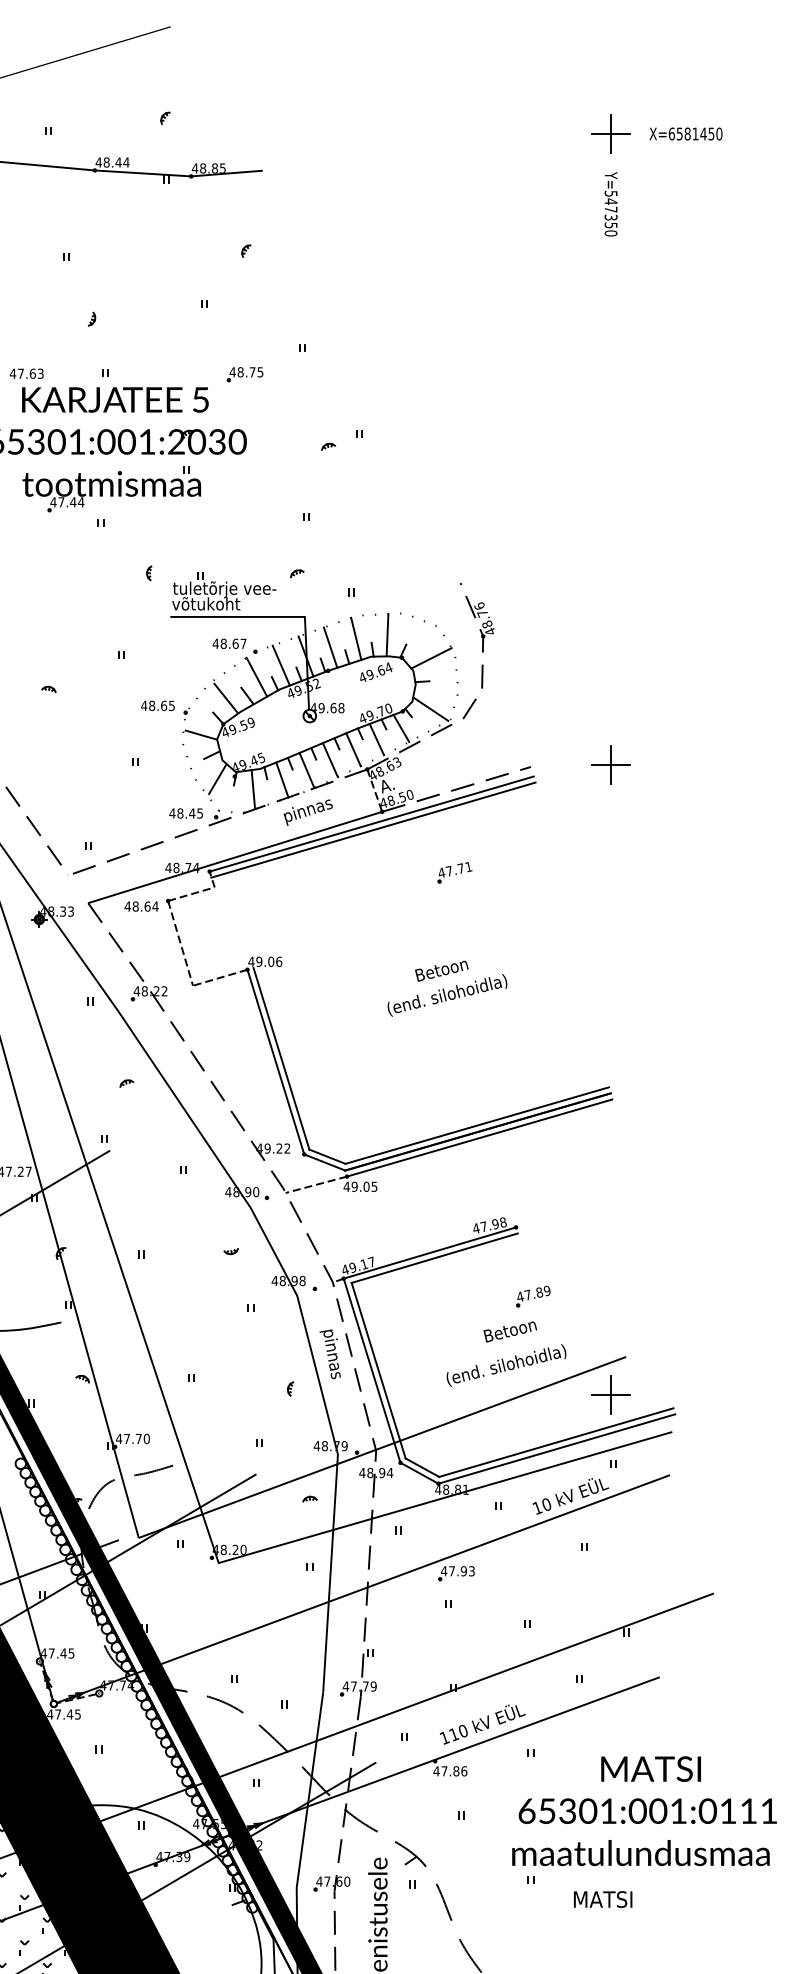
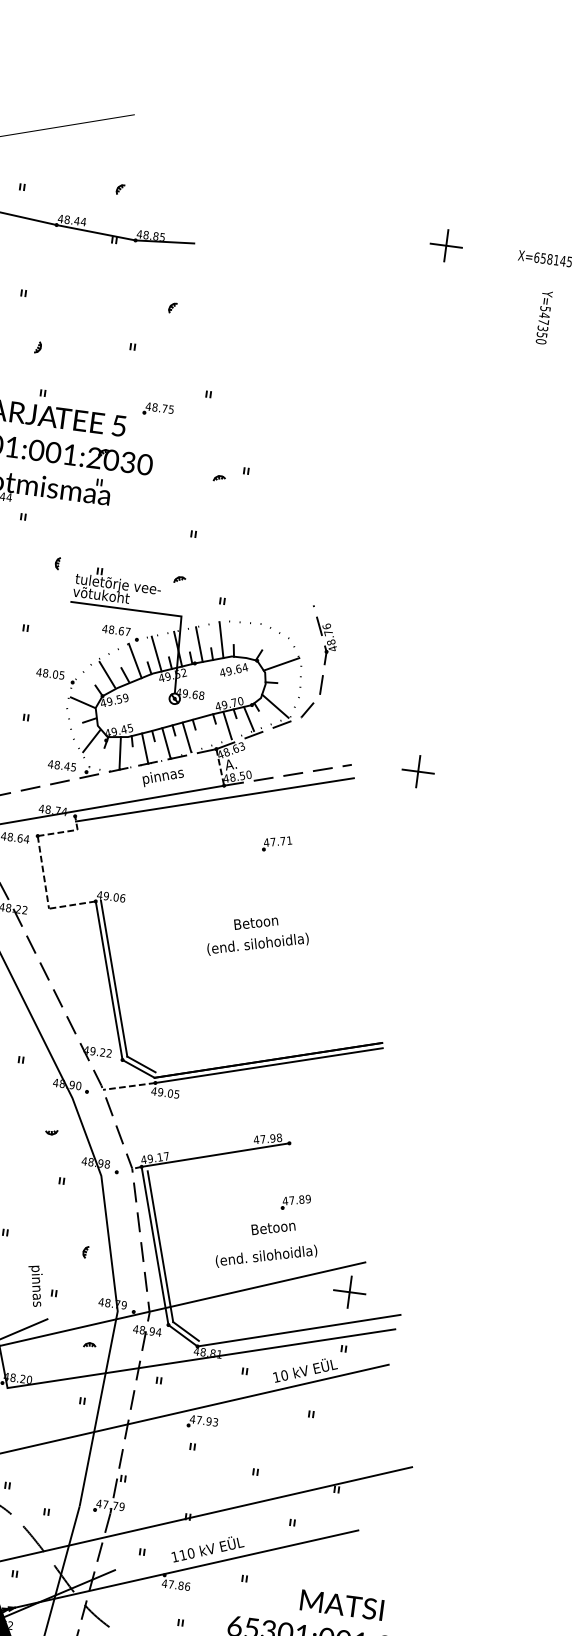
part: (610, 133) -> (445, 245), moved
text: (610, 204) -> (543, 317), moved
line: (387, 635) -> (247, 640), removed
text: (164, 705) -> (55, 674), 48.65 -> 48.05
line: (353, 749) -> (207, 731), removed
line: (371, 823) -> (214, 794), removed
line: (477, 1125) -> (268, 1054), removed
line: (434, 1257) -> (218, 1159), removed
text: (329, 1354) -> (34, 1286), moved
line: (556, 1442) -> (299, 1325), removed

